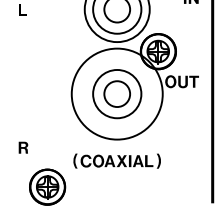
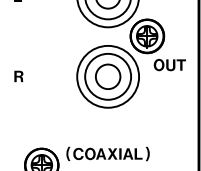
circle: (116, 93) -> (107, 76), size x0.71
part: (23, 147) -> (18, 76), moved
part: (116, 160) -> (107, 153), moved

